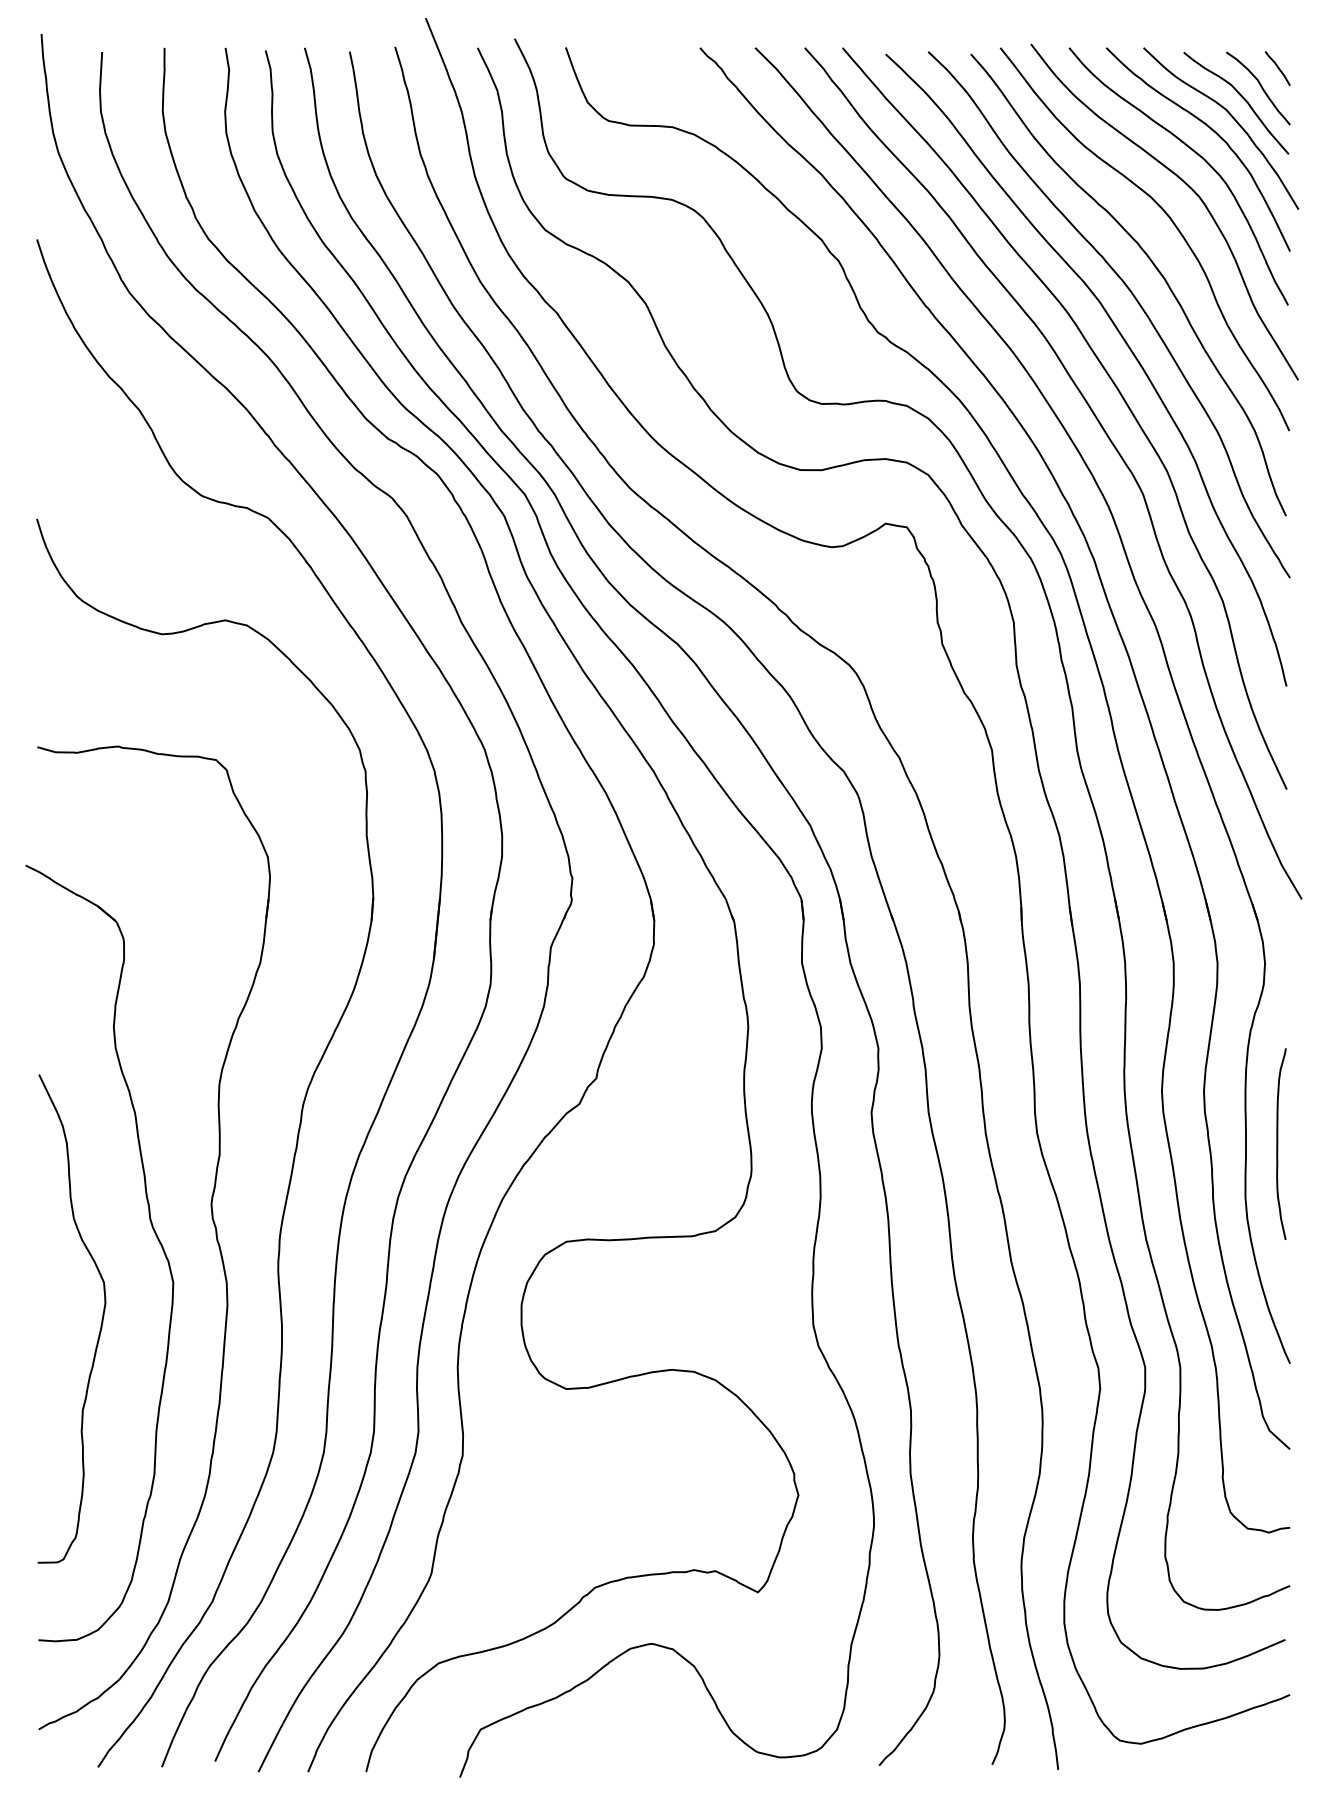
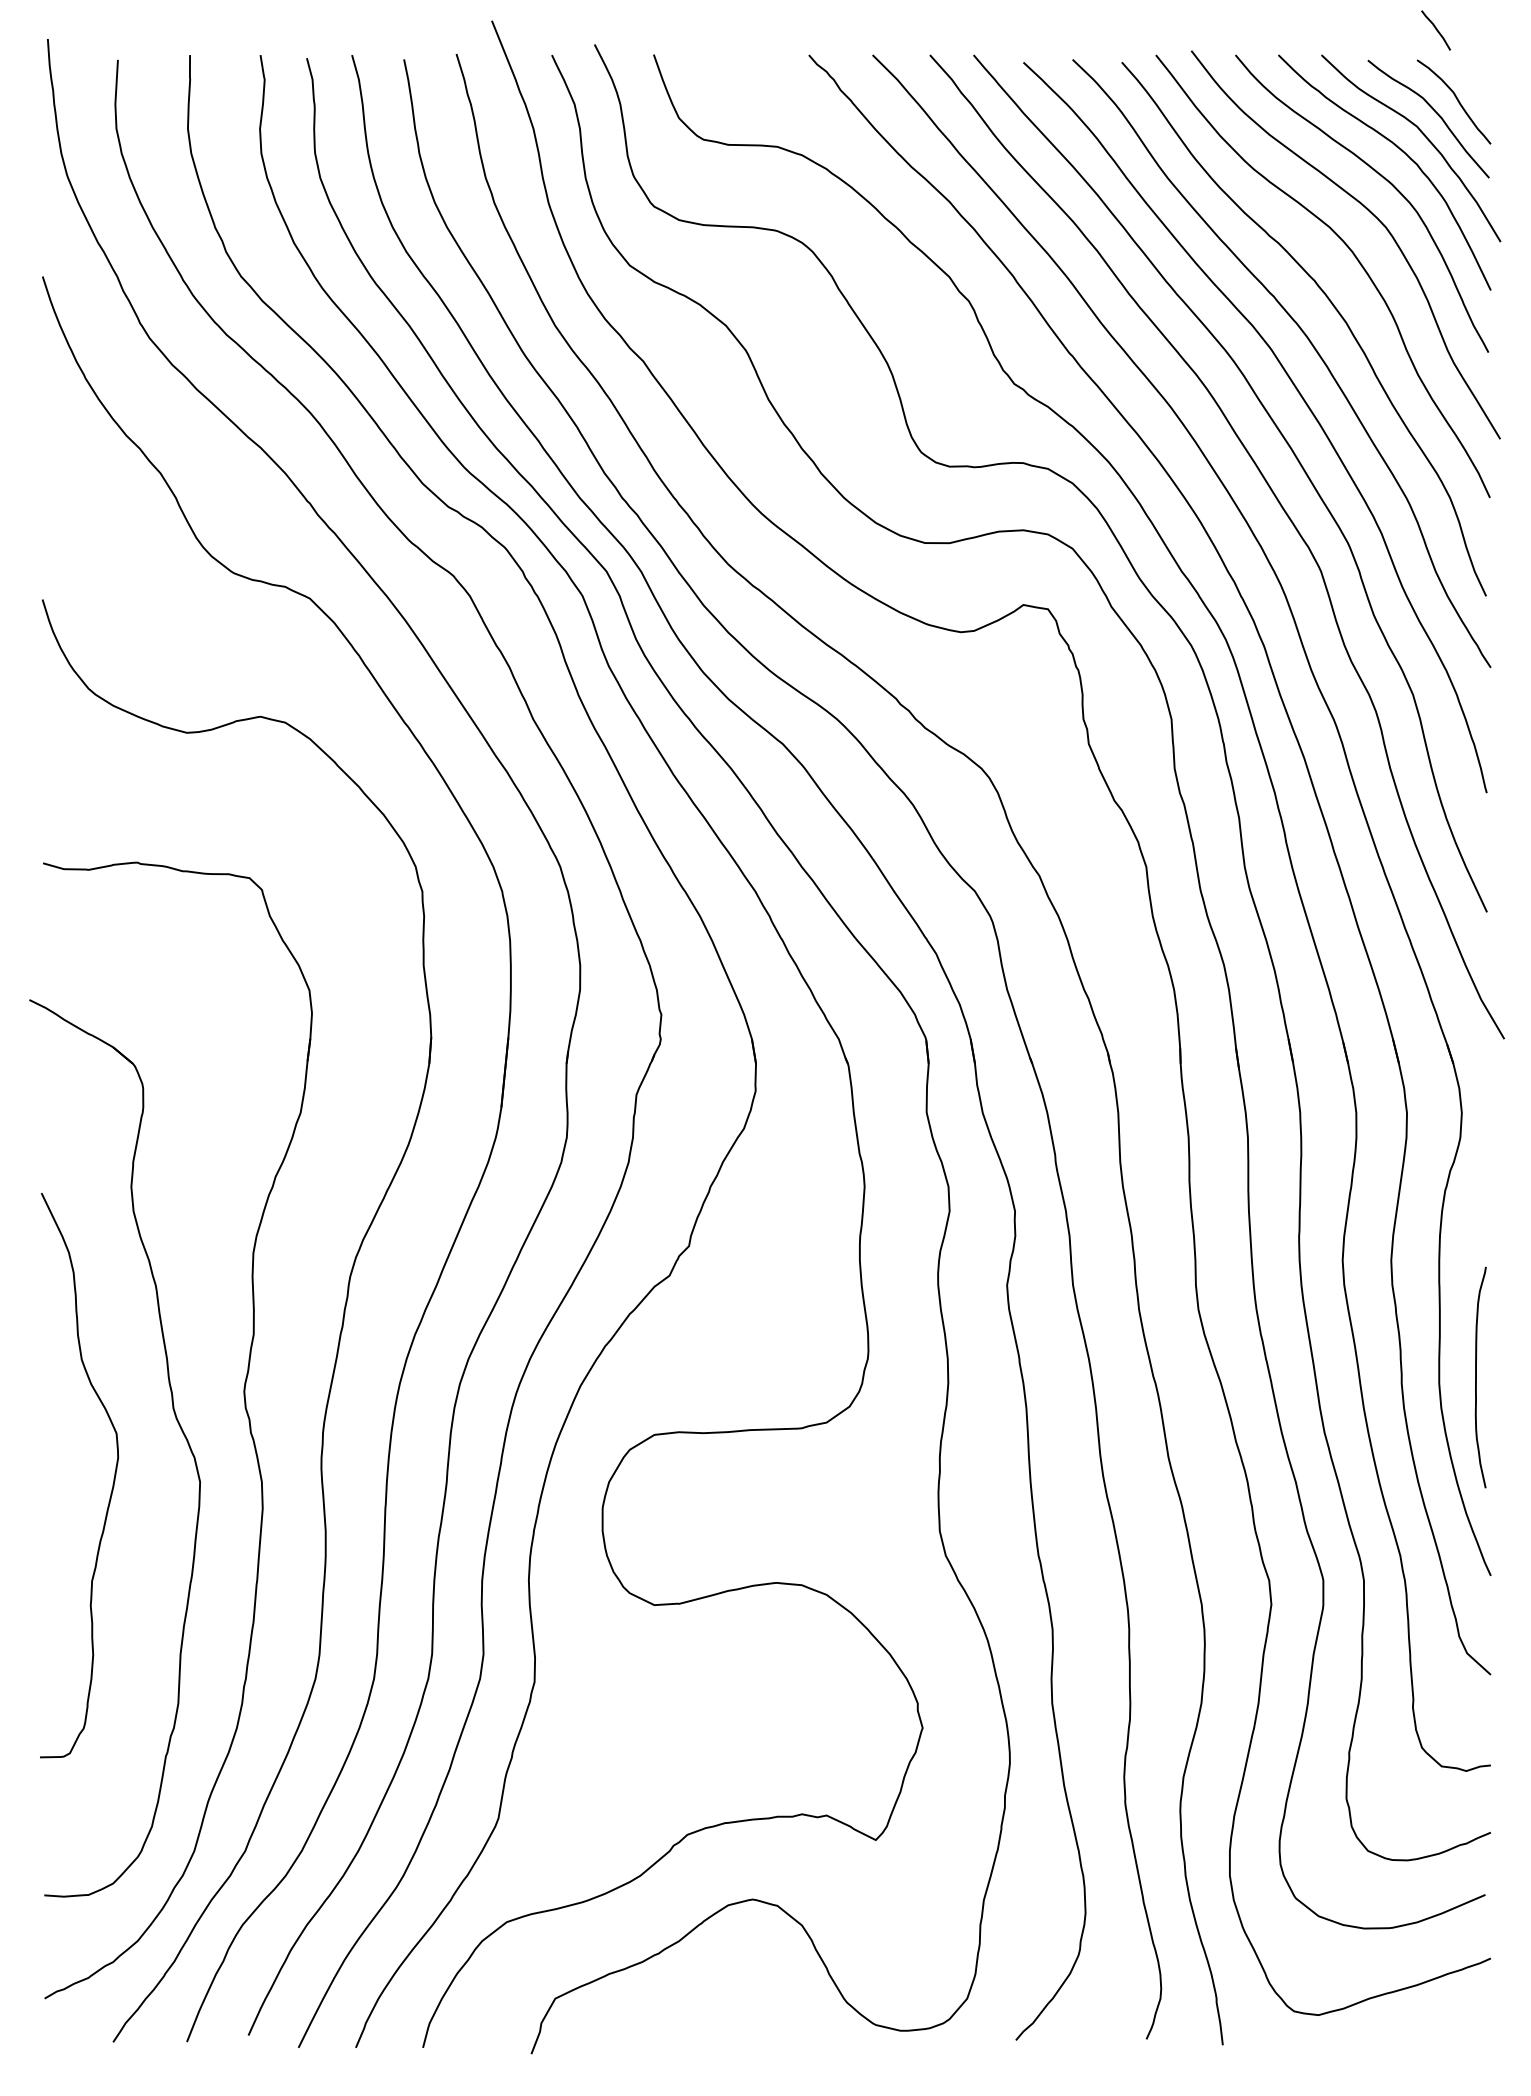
curve: (1277, 68) -> (1435, 30), moved
curve: (1278, 1143) -> (1477, 1376), moved
curve: (100, 1325) -> (112, 1483), moved

